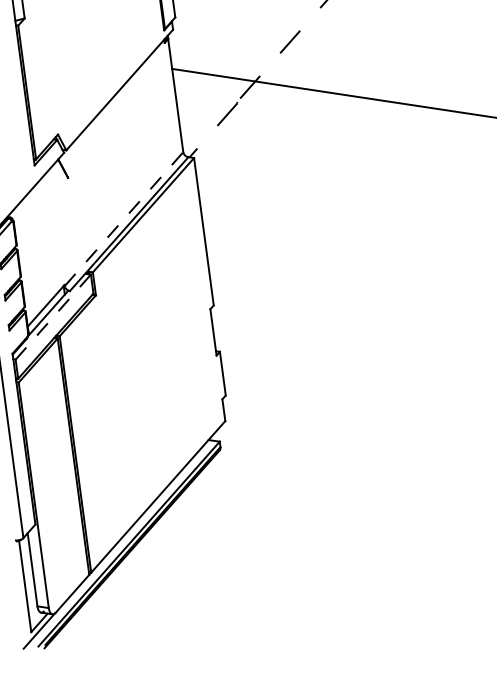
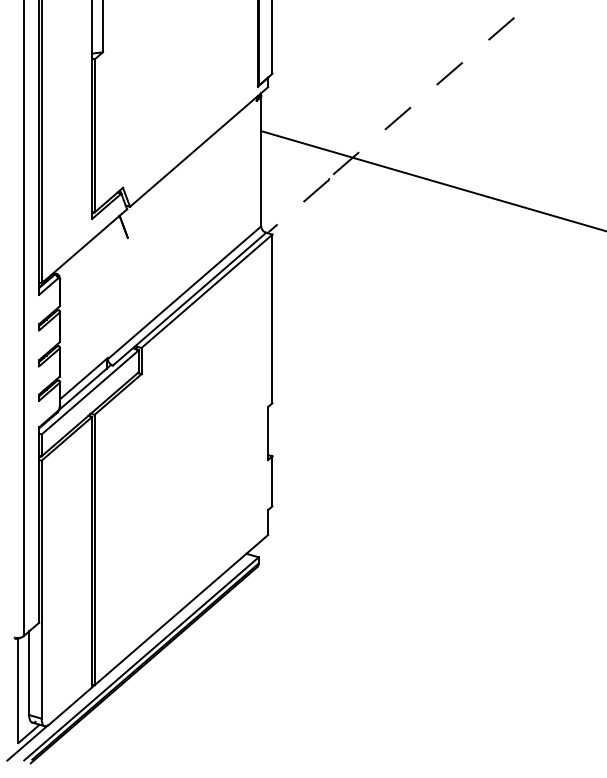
line: (123, 218) -> (184, 292), dashed -> solid
line: (53, 316) -> (90, 391), dashed -> solid

